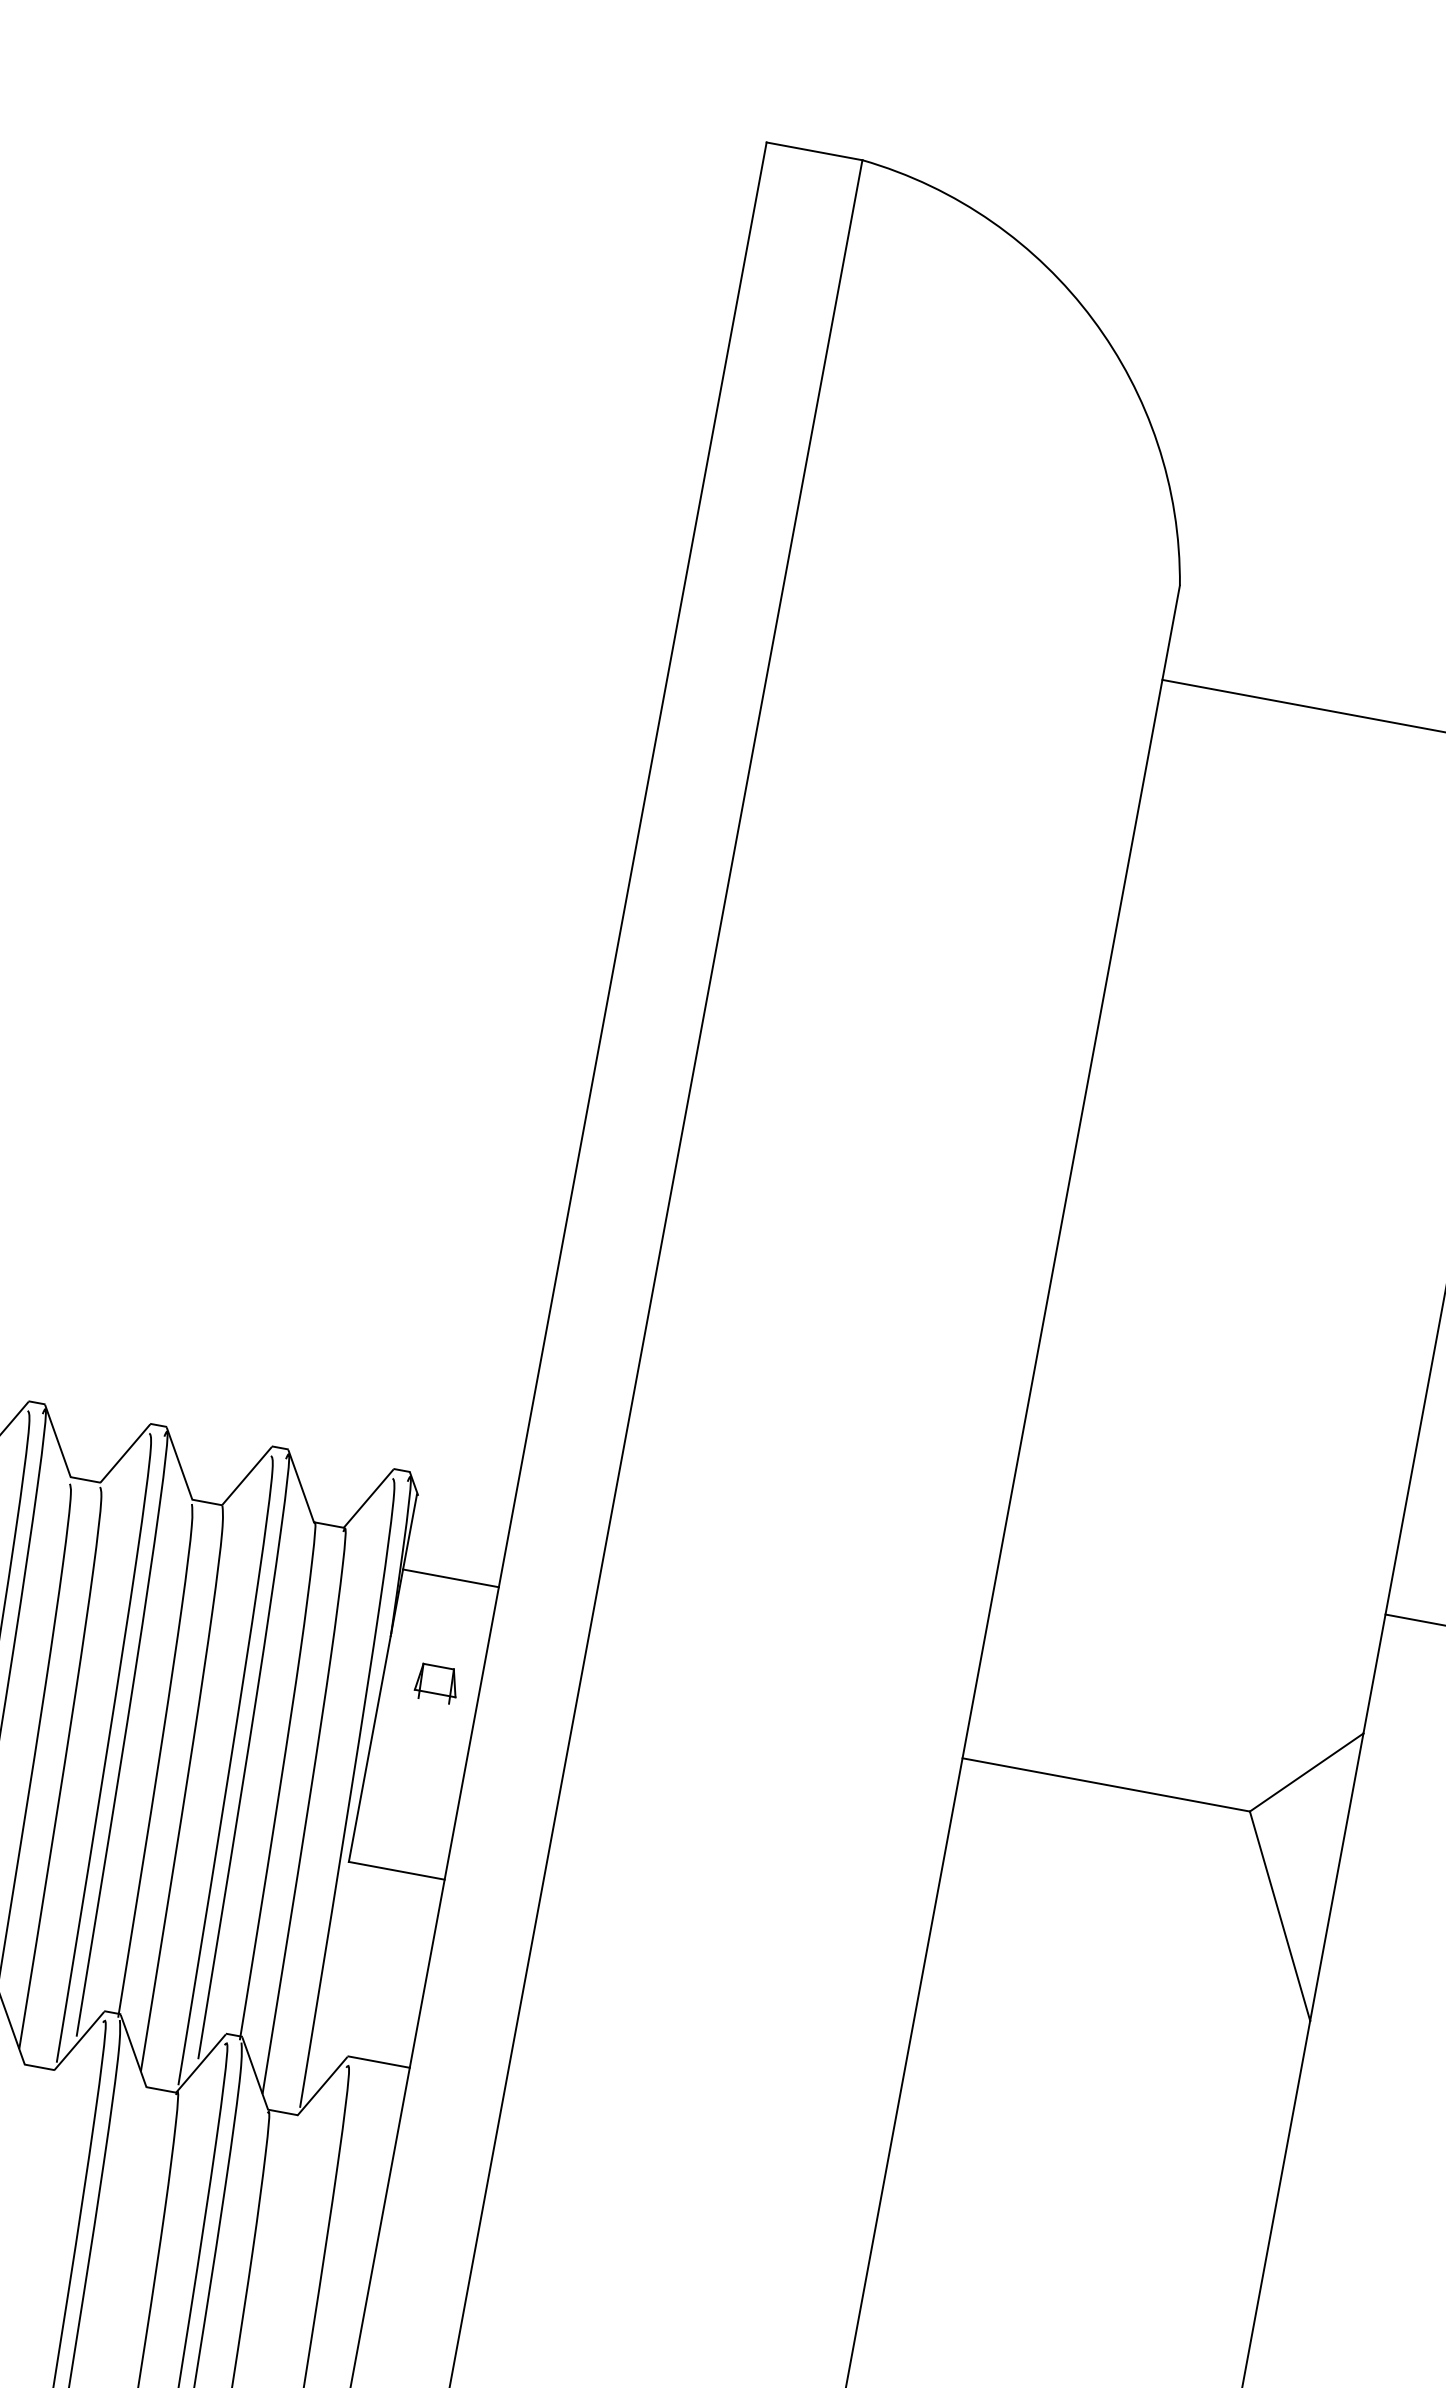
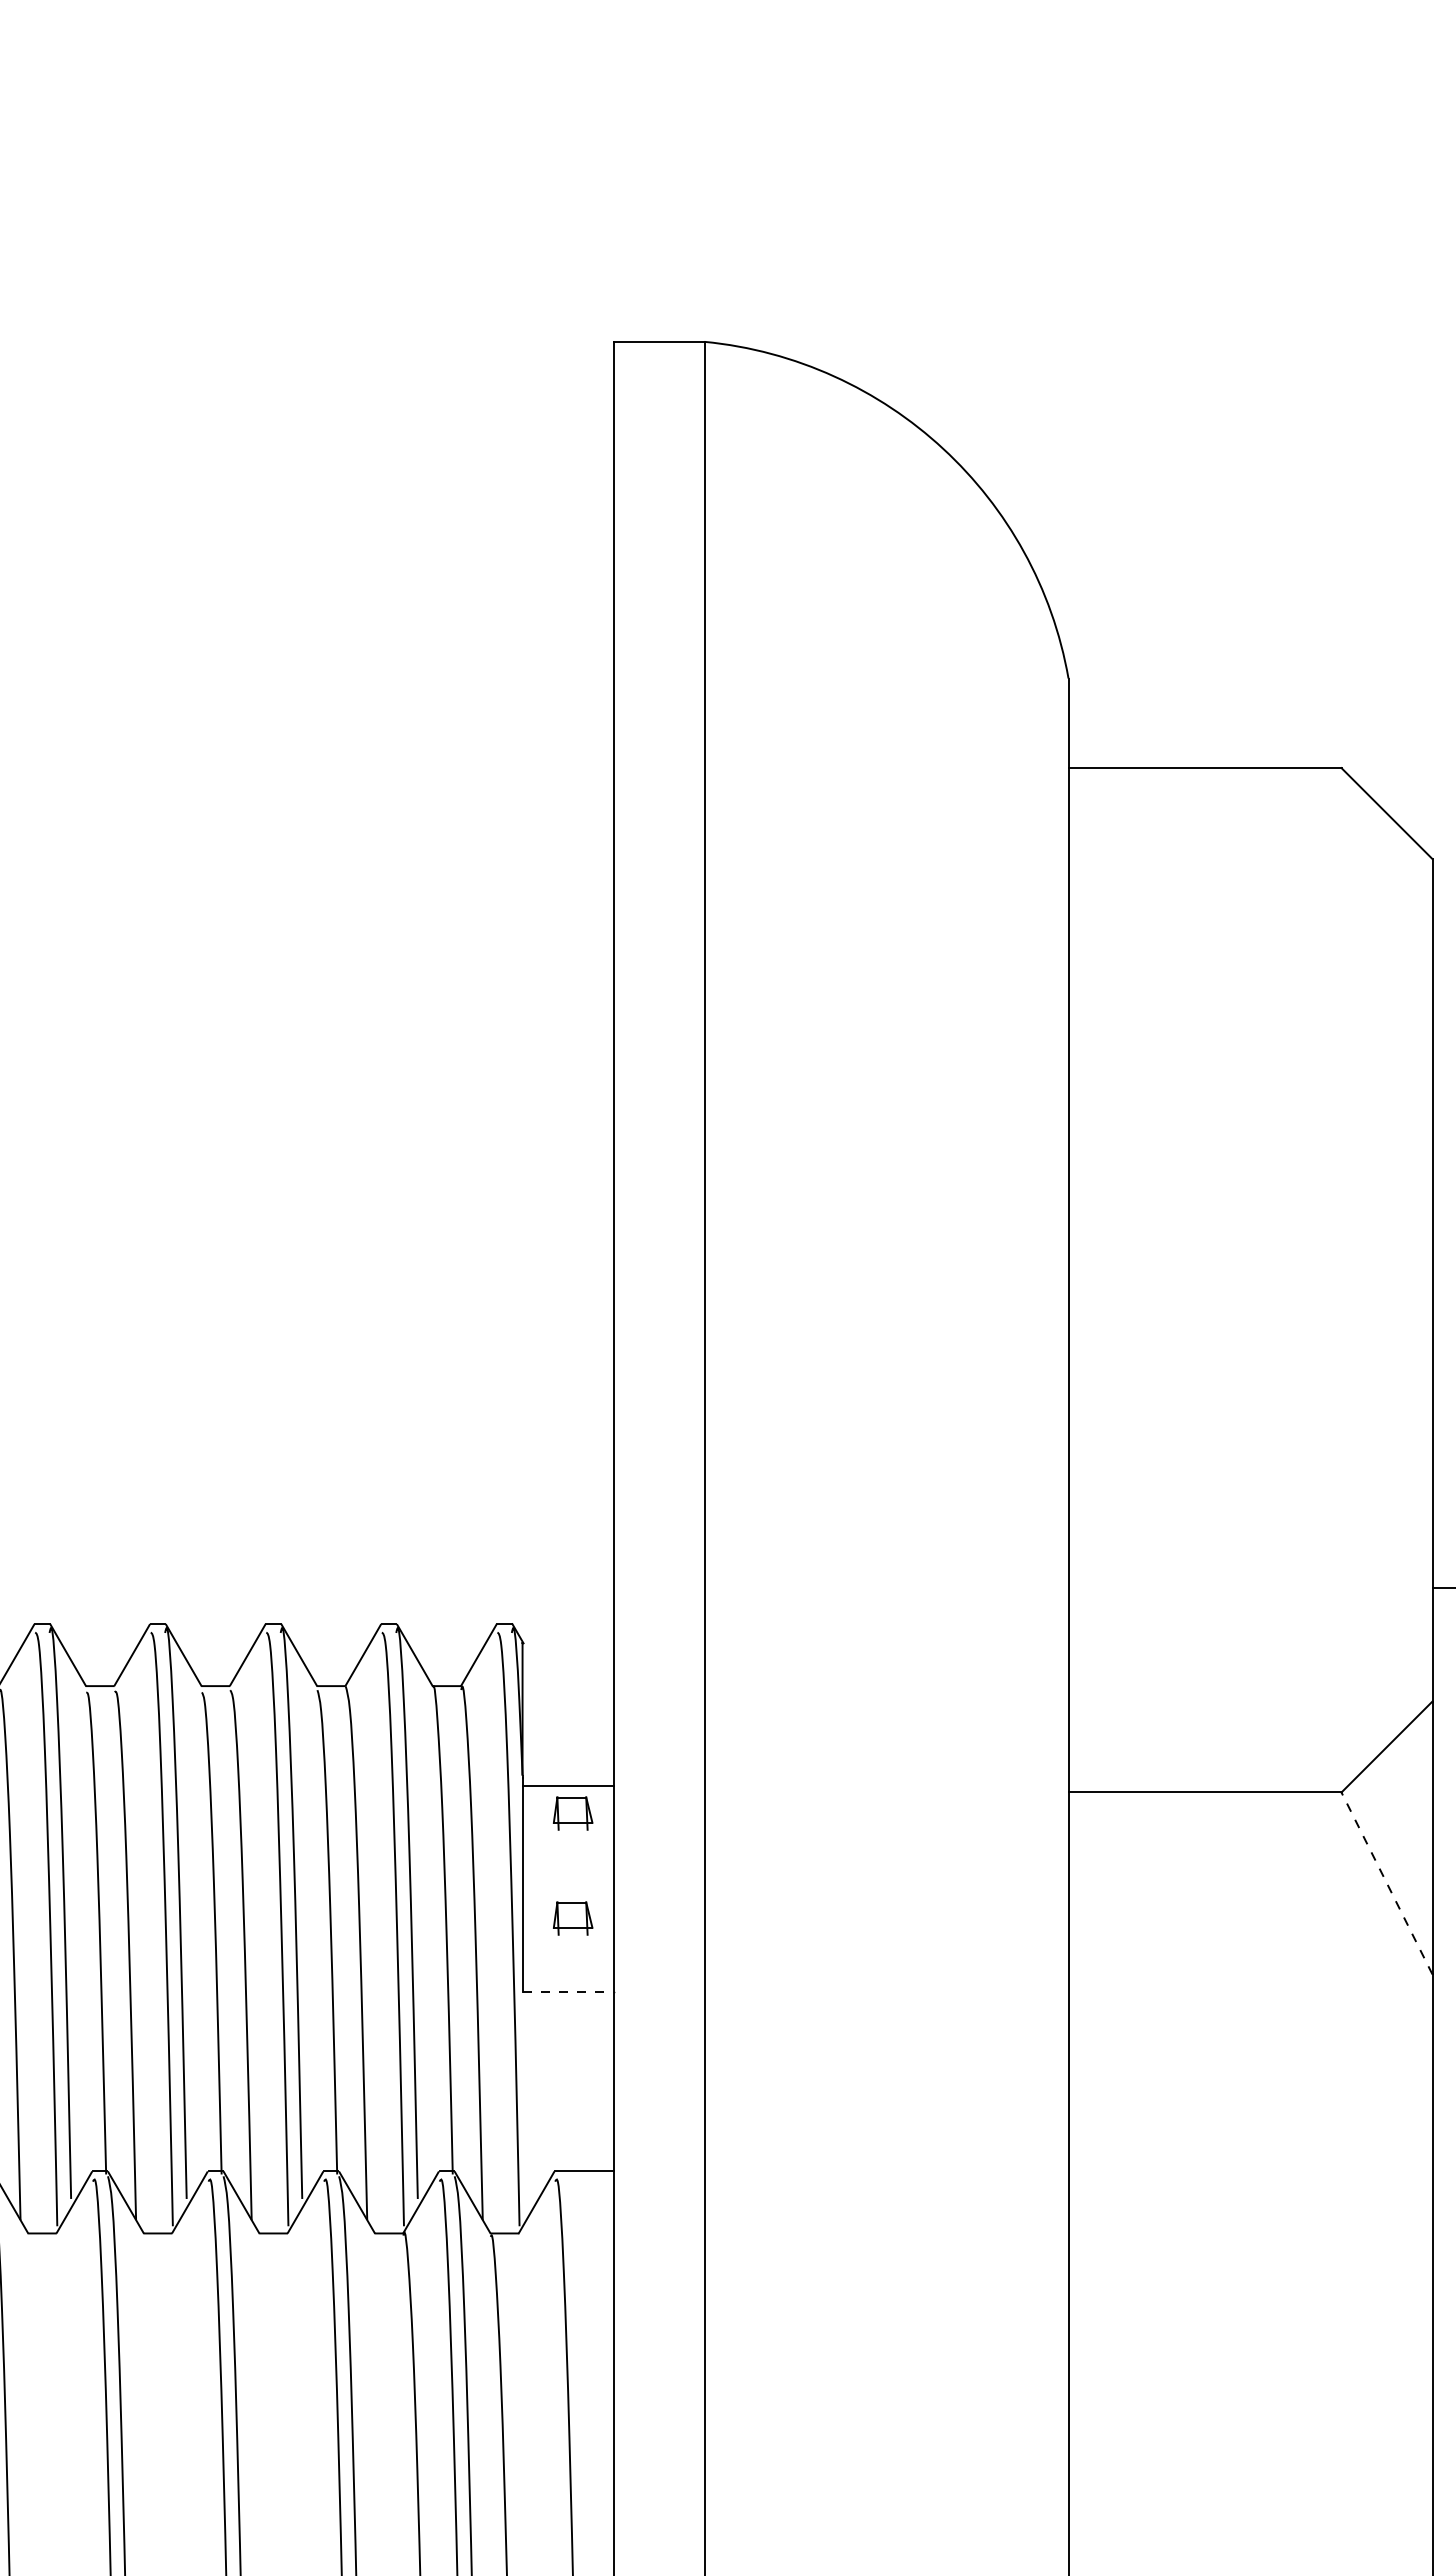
line: (450, 1578) -> (567, 1786), moved
part: (416, 1794) -> (573, 1918), added
line: (397, 1871) -> (568, 1992), solid -> dashed
line: (1280, 1916) -> (1387, 1883), solid -> dashed

